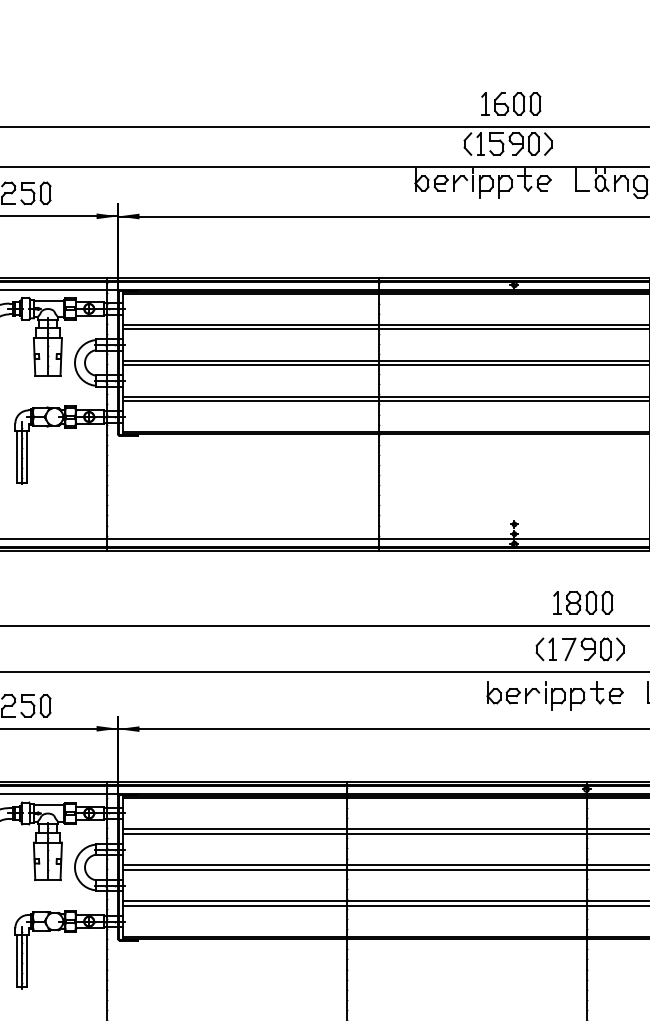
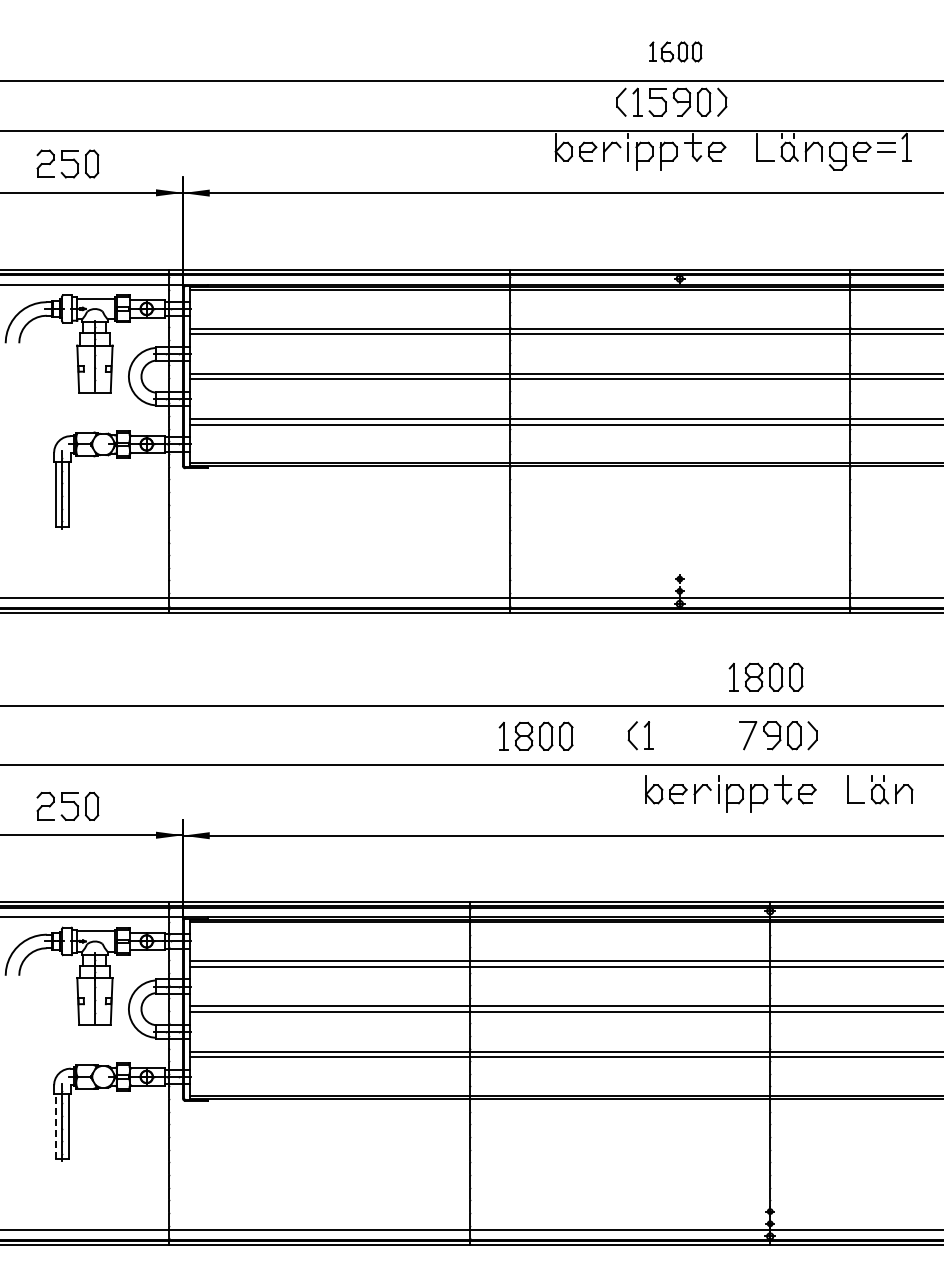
part: (511, 103) -> (675, 51), size x0.7
part: (399, 649) -> (535, 735), added
part: (552, 649) -> (648, 735), moved
line: (16, 961) -> (55, 1126), solid -> dashed

